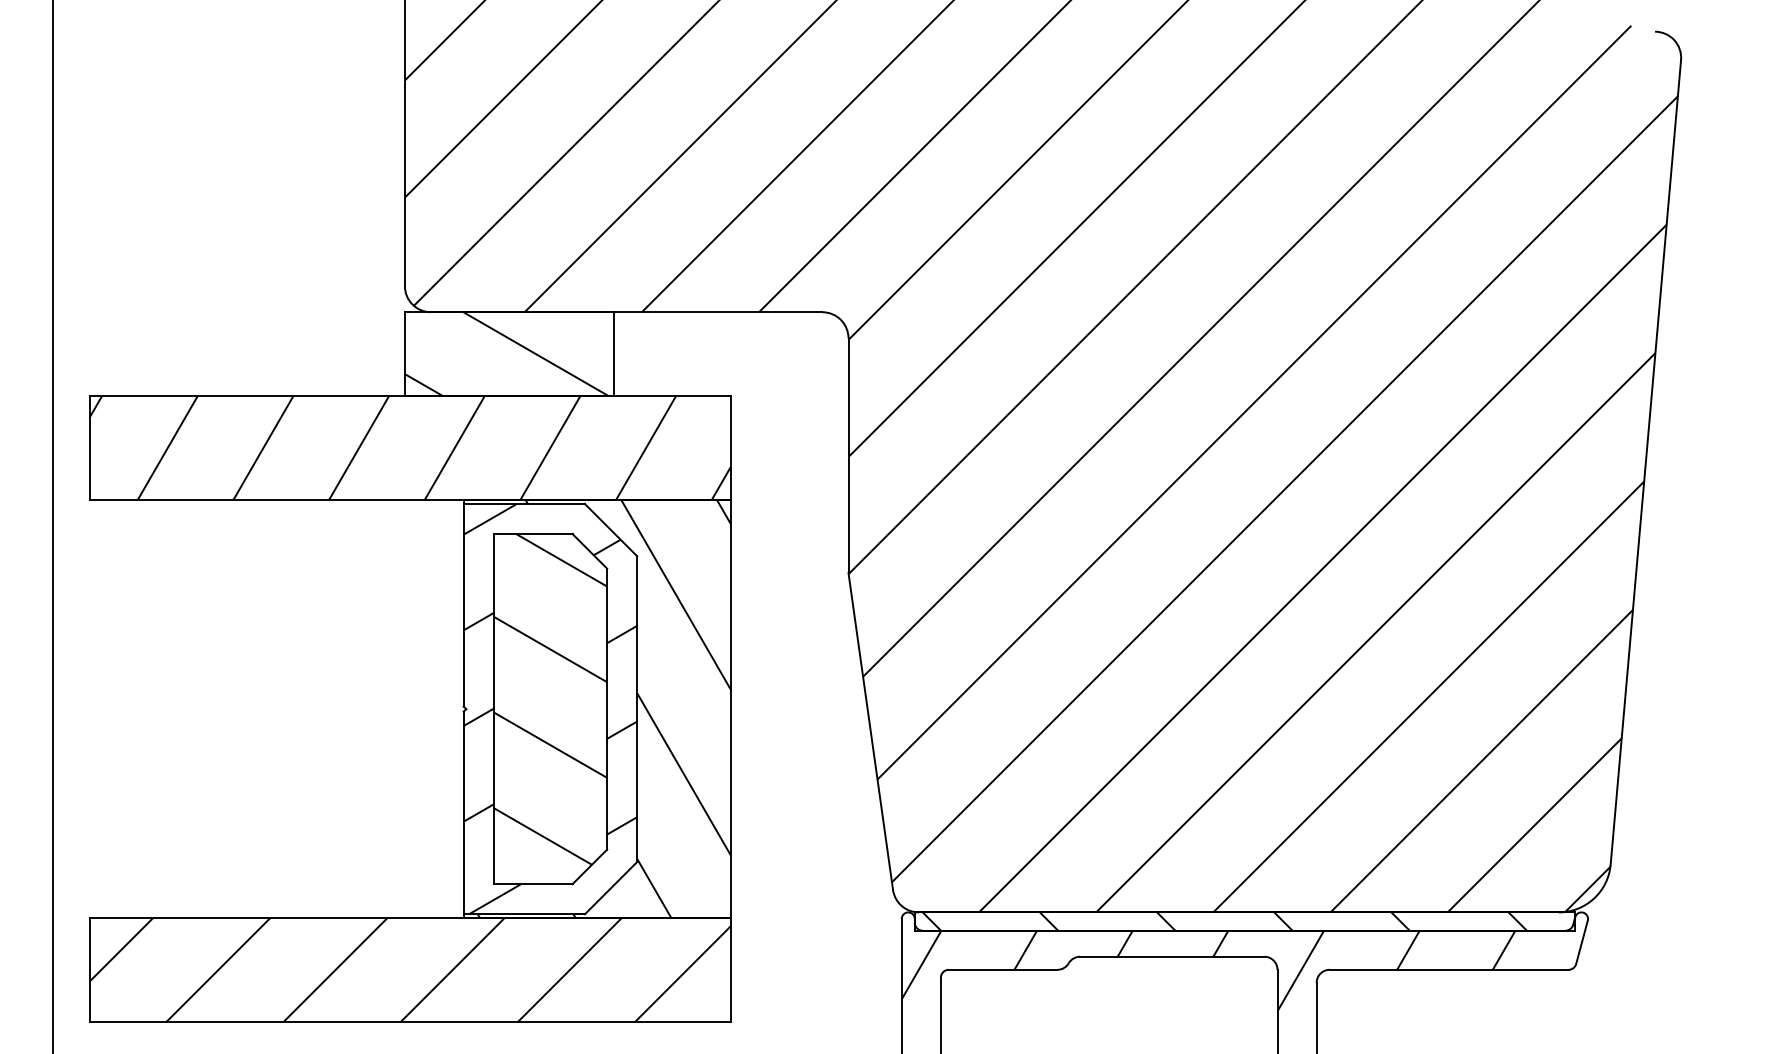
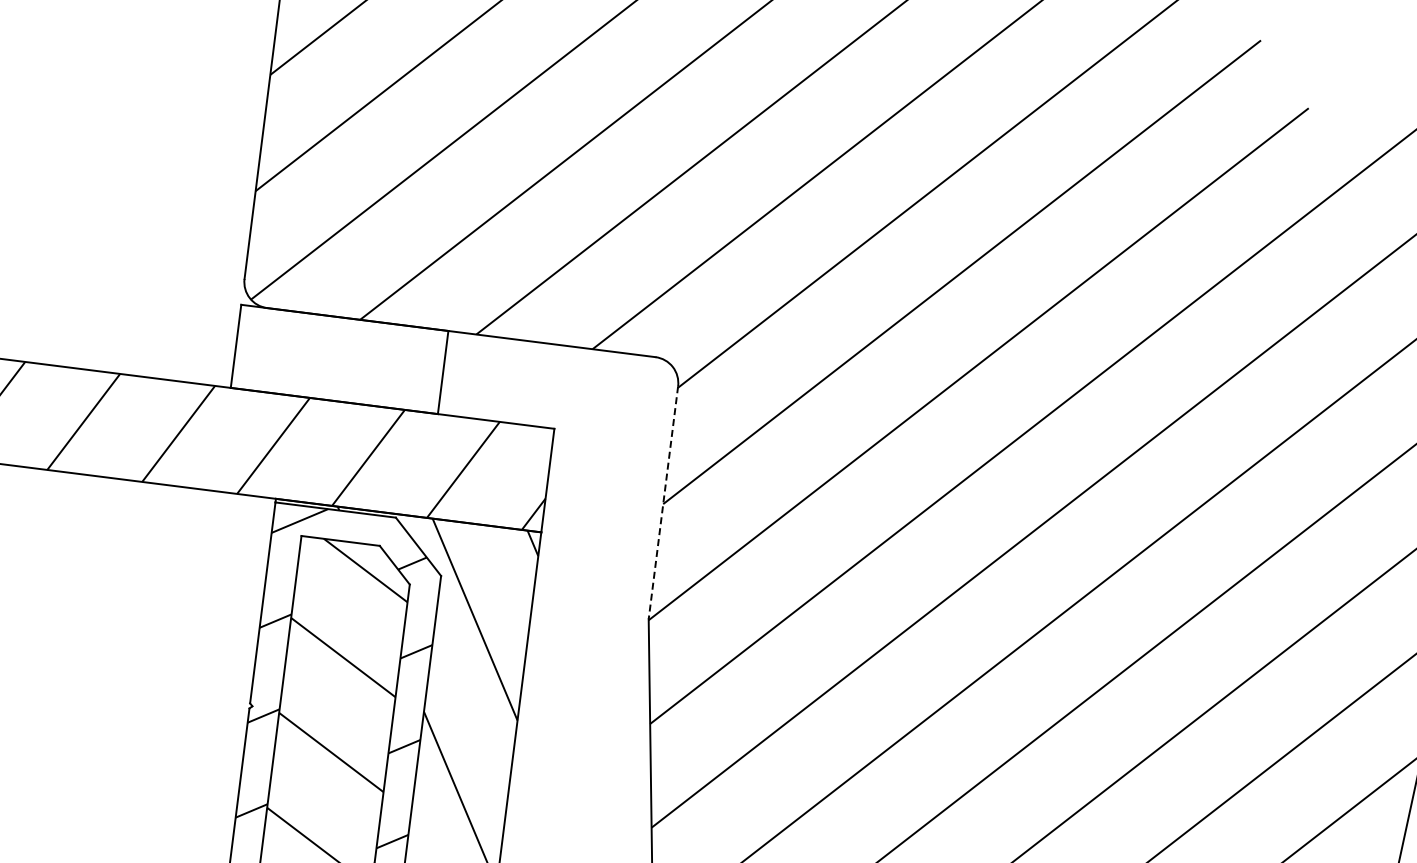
hatch: (506, 354) -> (336, 359), removed
line: (848, 456) -> (663, 503), solid -> dashed

